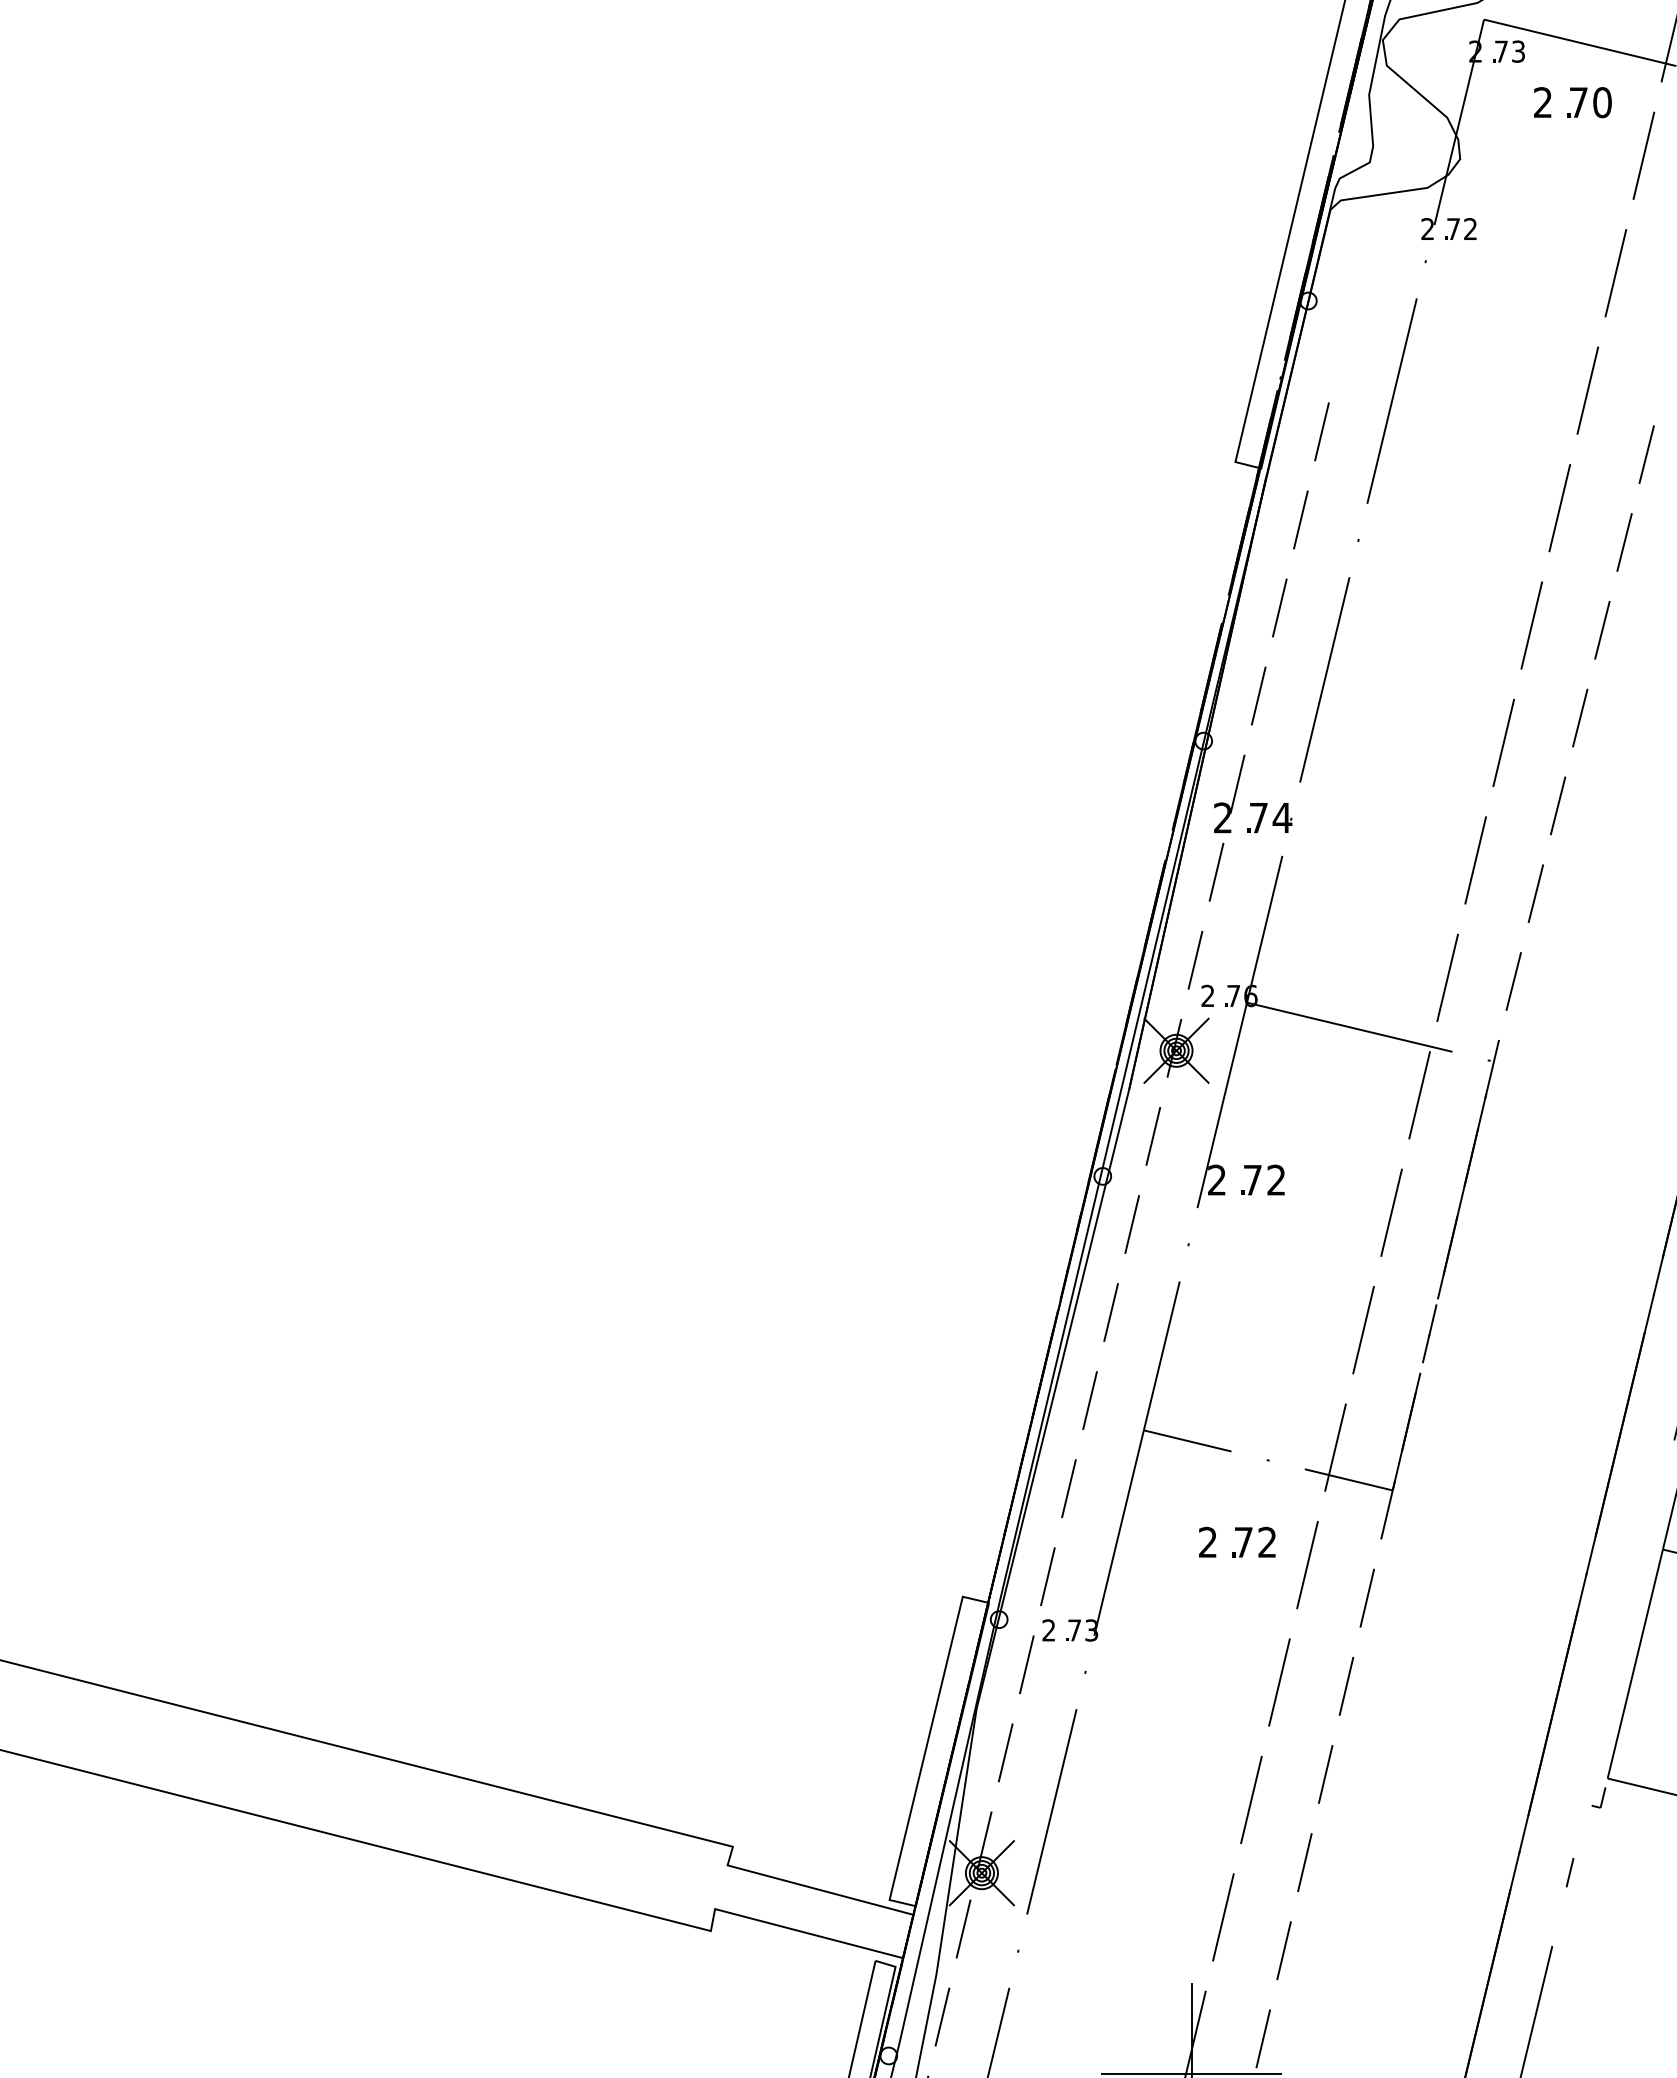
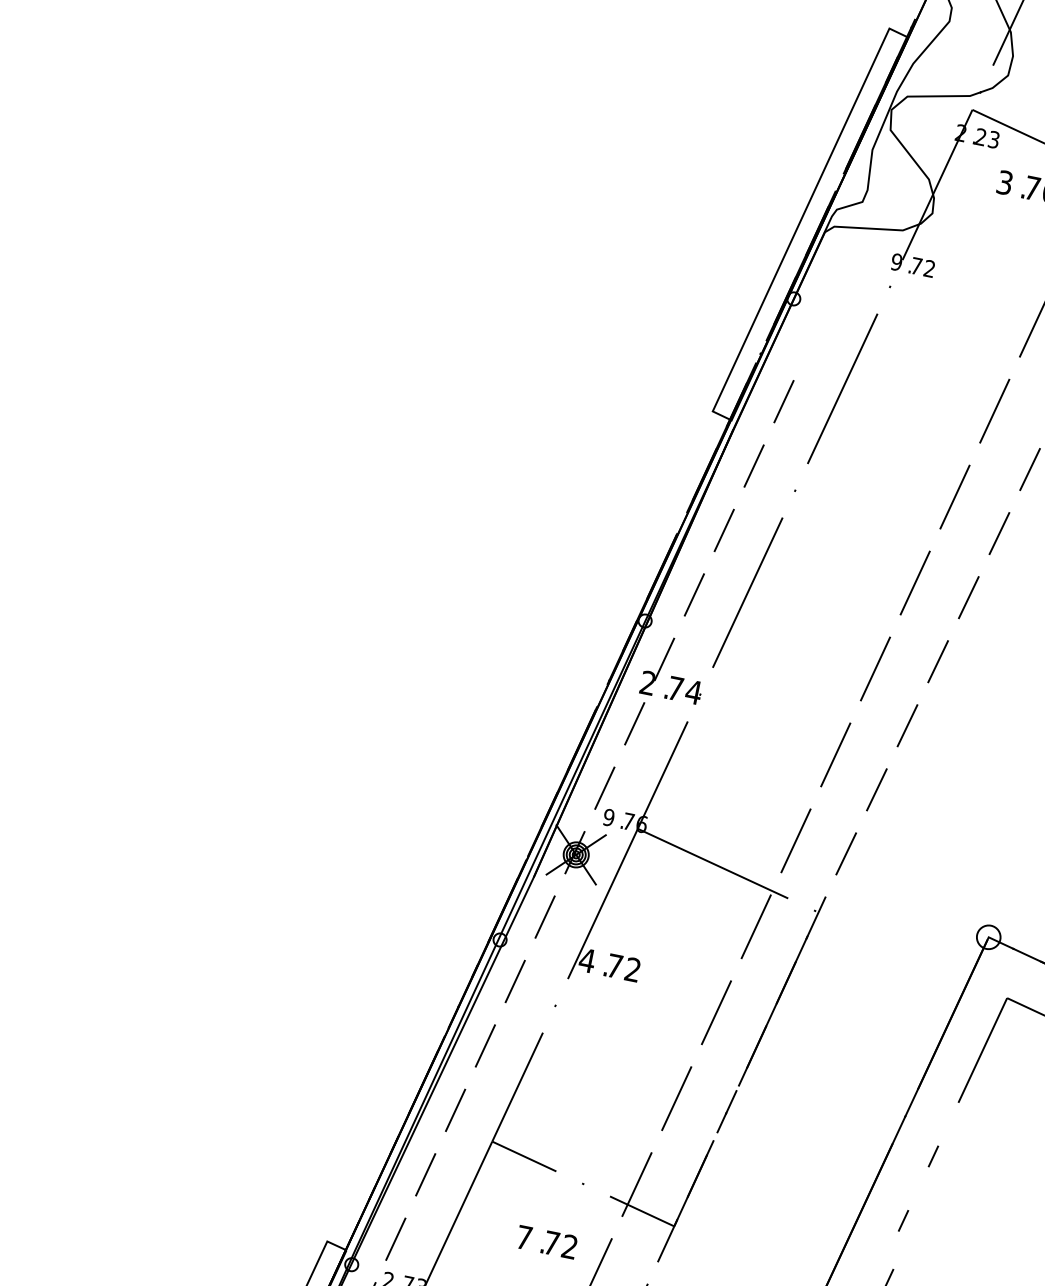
text: (1501, 51) -> (980, 137), 73 -> 23
text: (1542, 102) -> (1004, 182), 2 -> 3
text: (1427, 229) -> (896, 262), 2 -> 9
text: (1207, 996) -> (608, 817), 2 -> 9
text: (1216, 1179) -> (587, 960), 2 -> 4
text: (1207, 1541) -> (523, 1236), 2 -> 7

